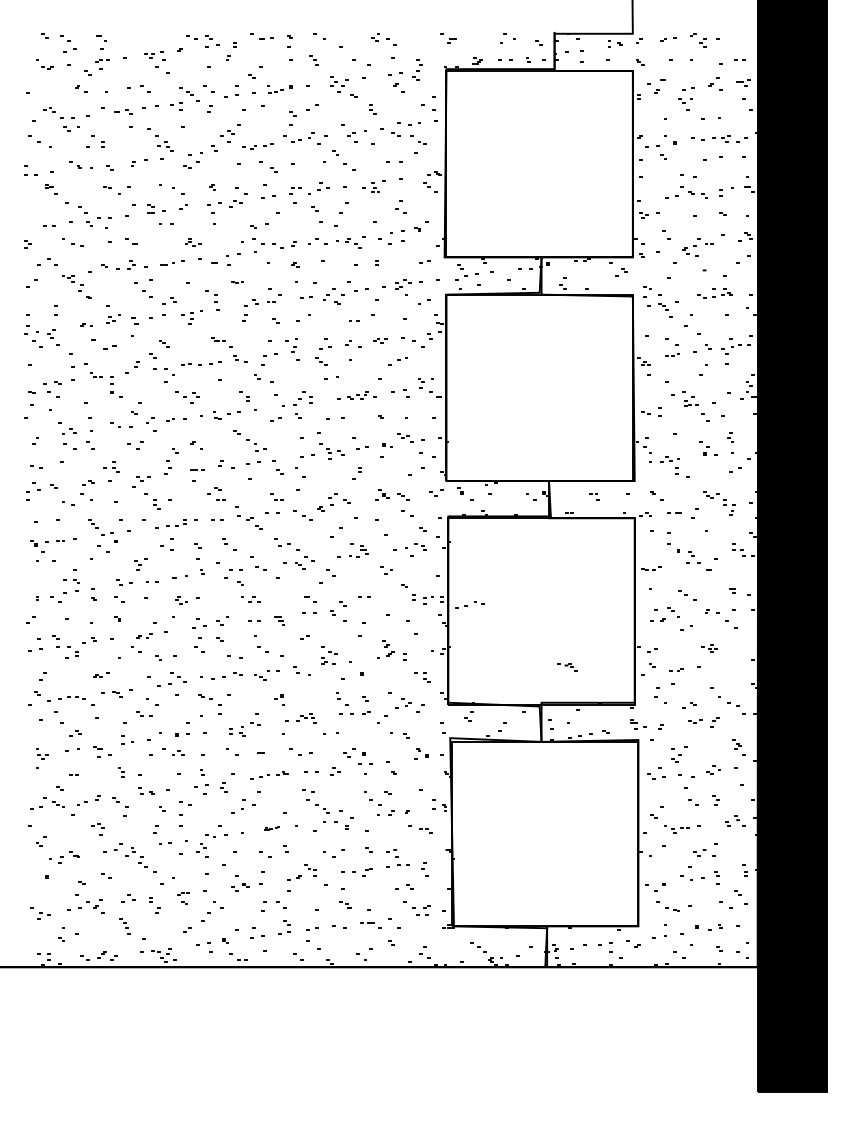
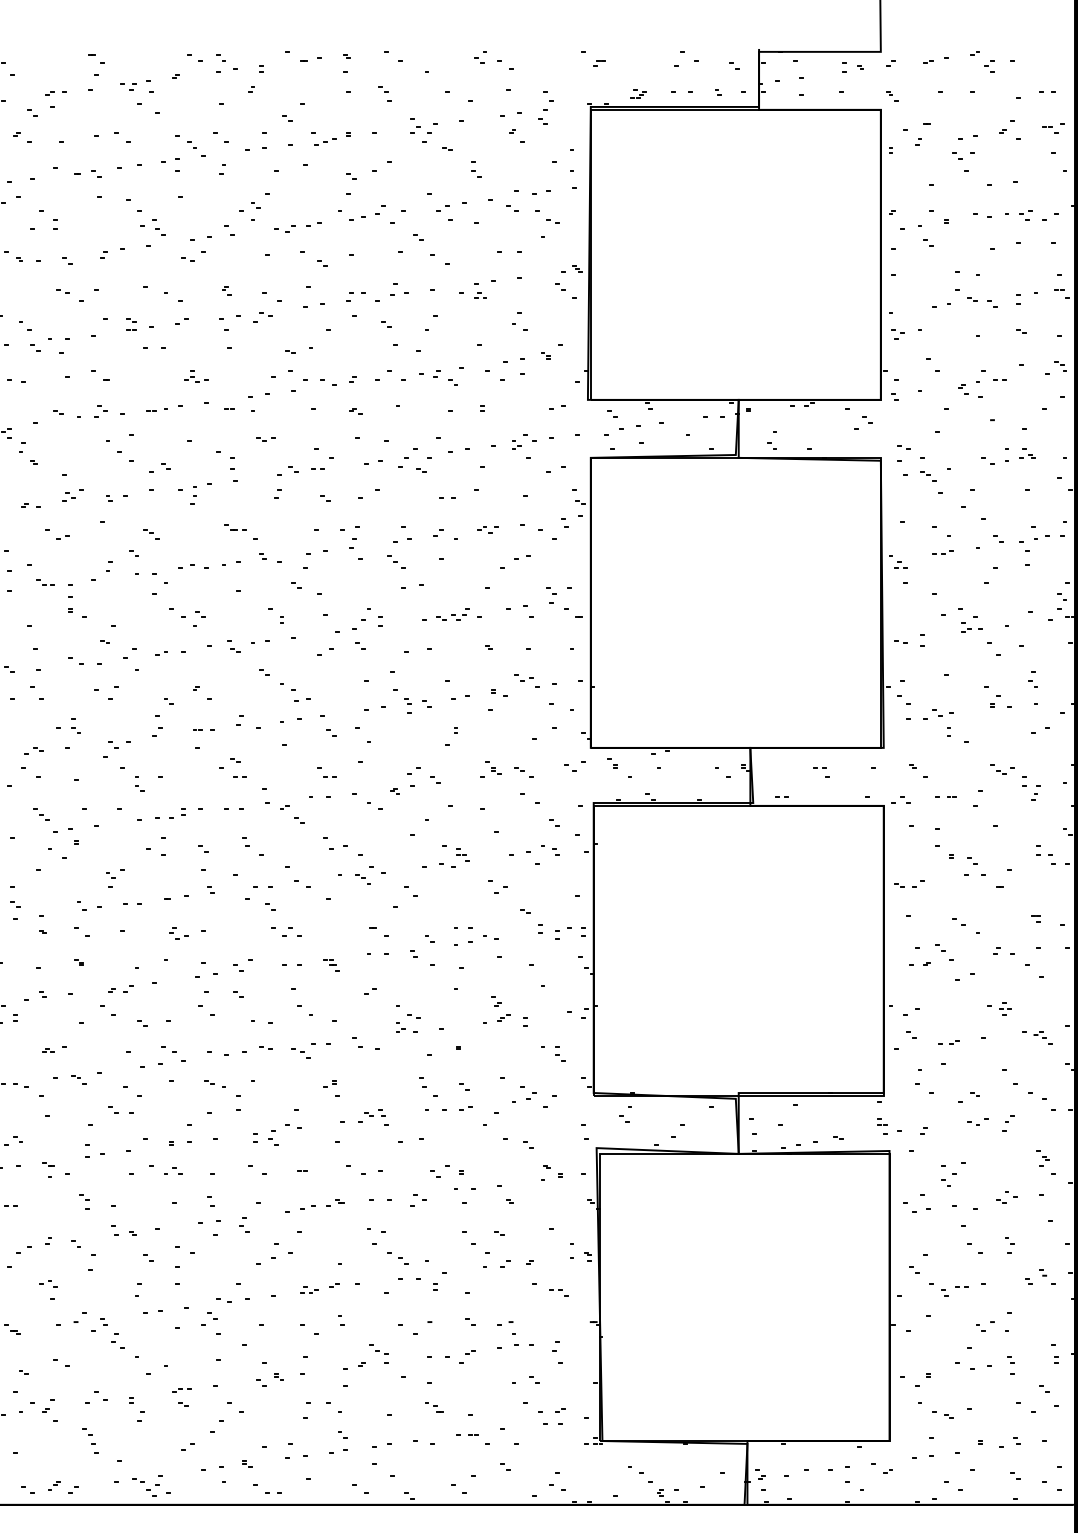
part: (101, 42) -> (95, 65), moved
part: (141, 320) -> (116, 498), size x0.62
part: (103, 343) -> (57, 533), size x0.62
part: (469, 604) -> (475, 940), moved
part: (567, 667) -> (1037, 1038), moved
part: (271, 828) -> (318, 1288), size x1.67

